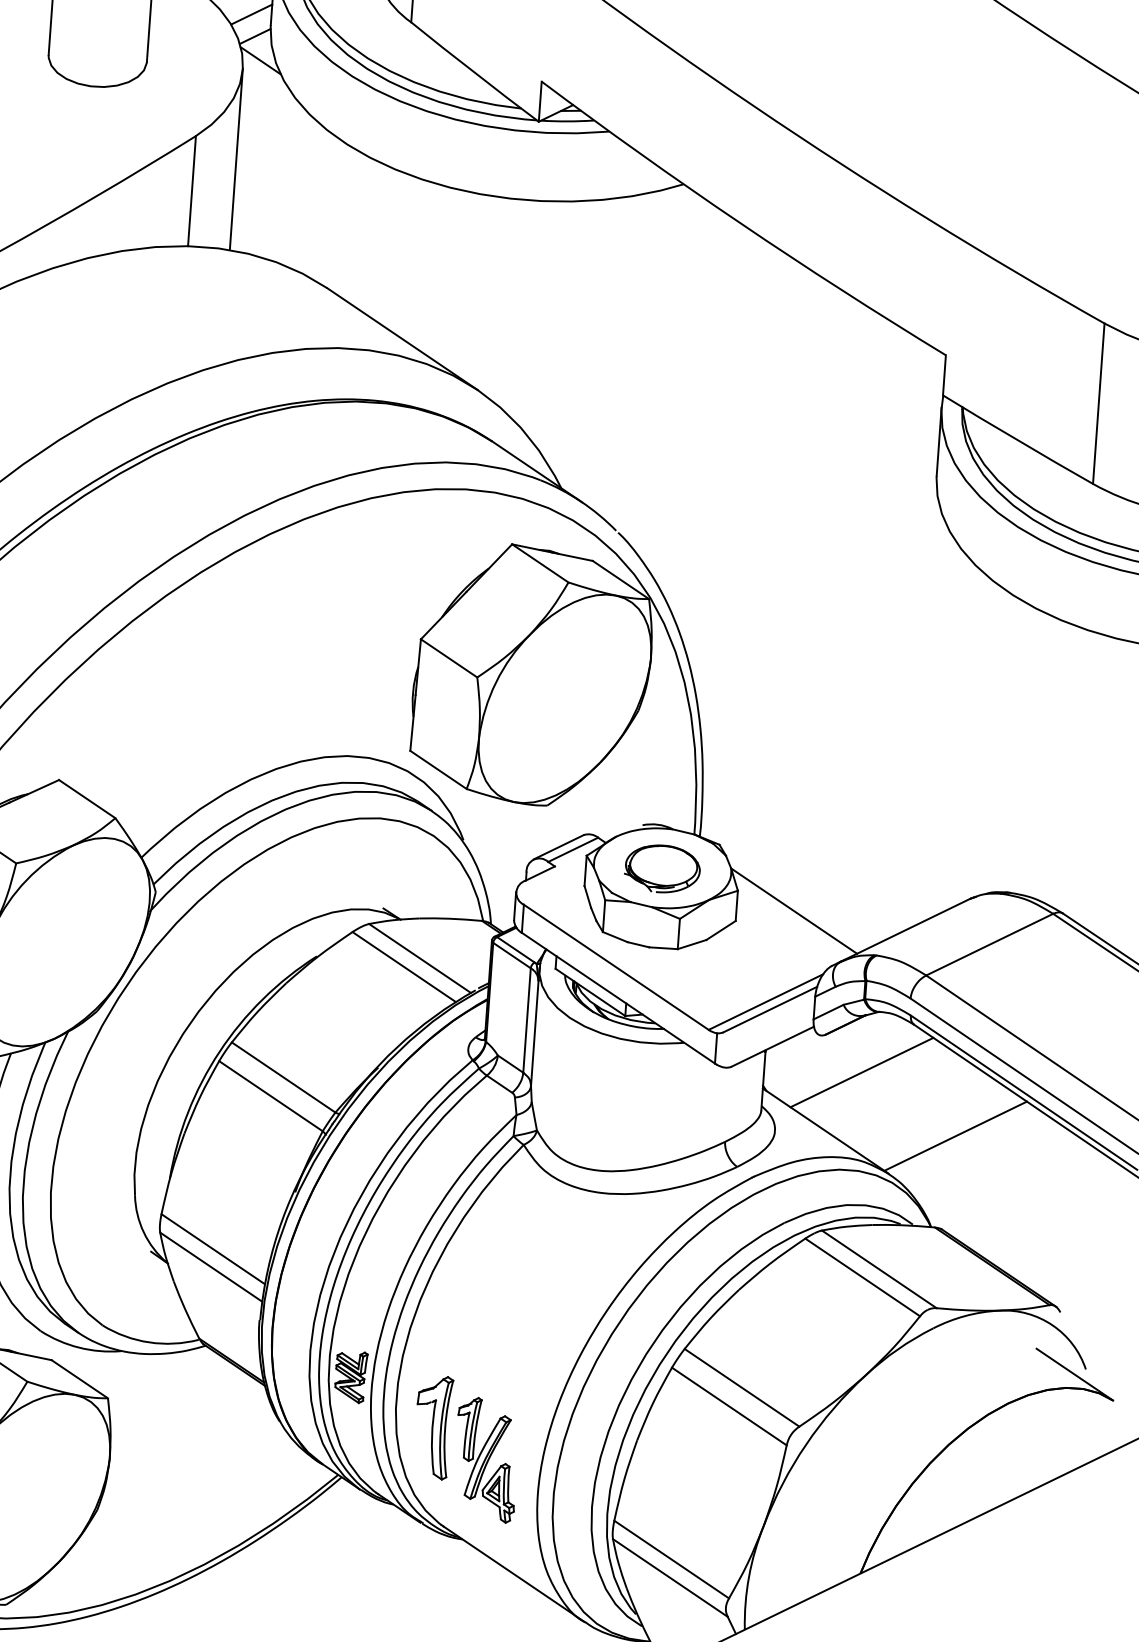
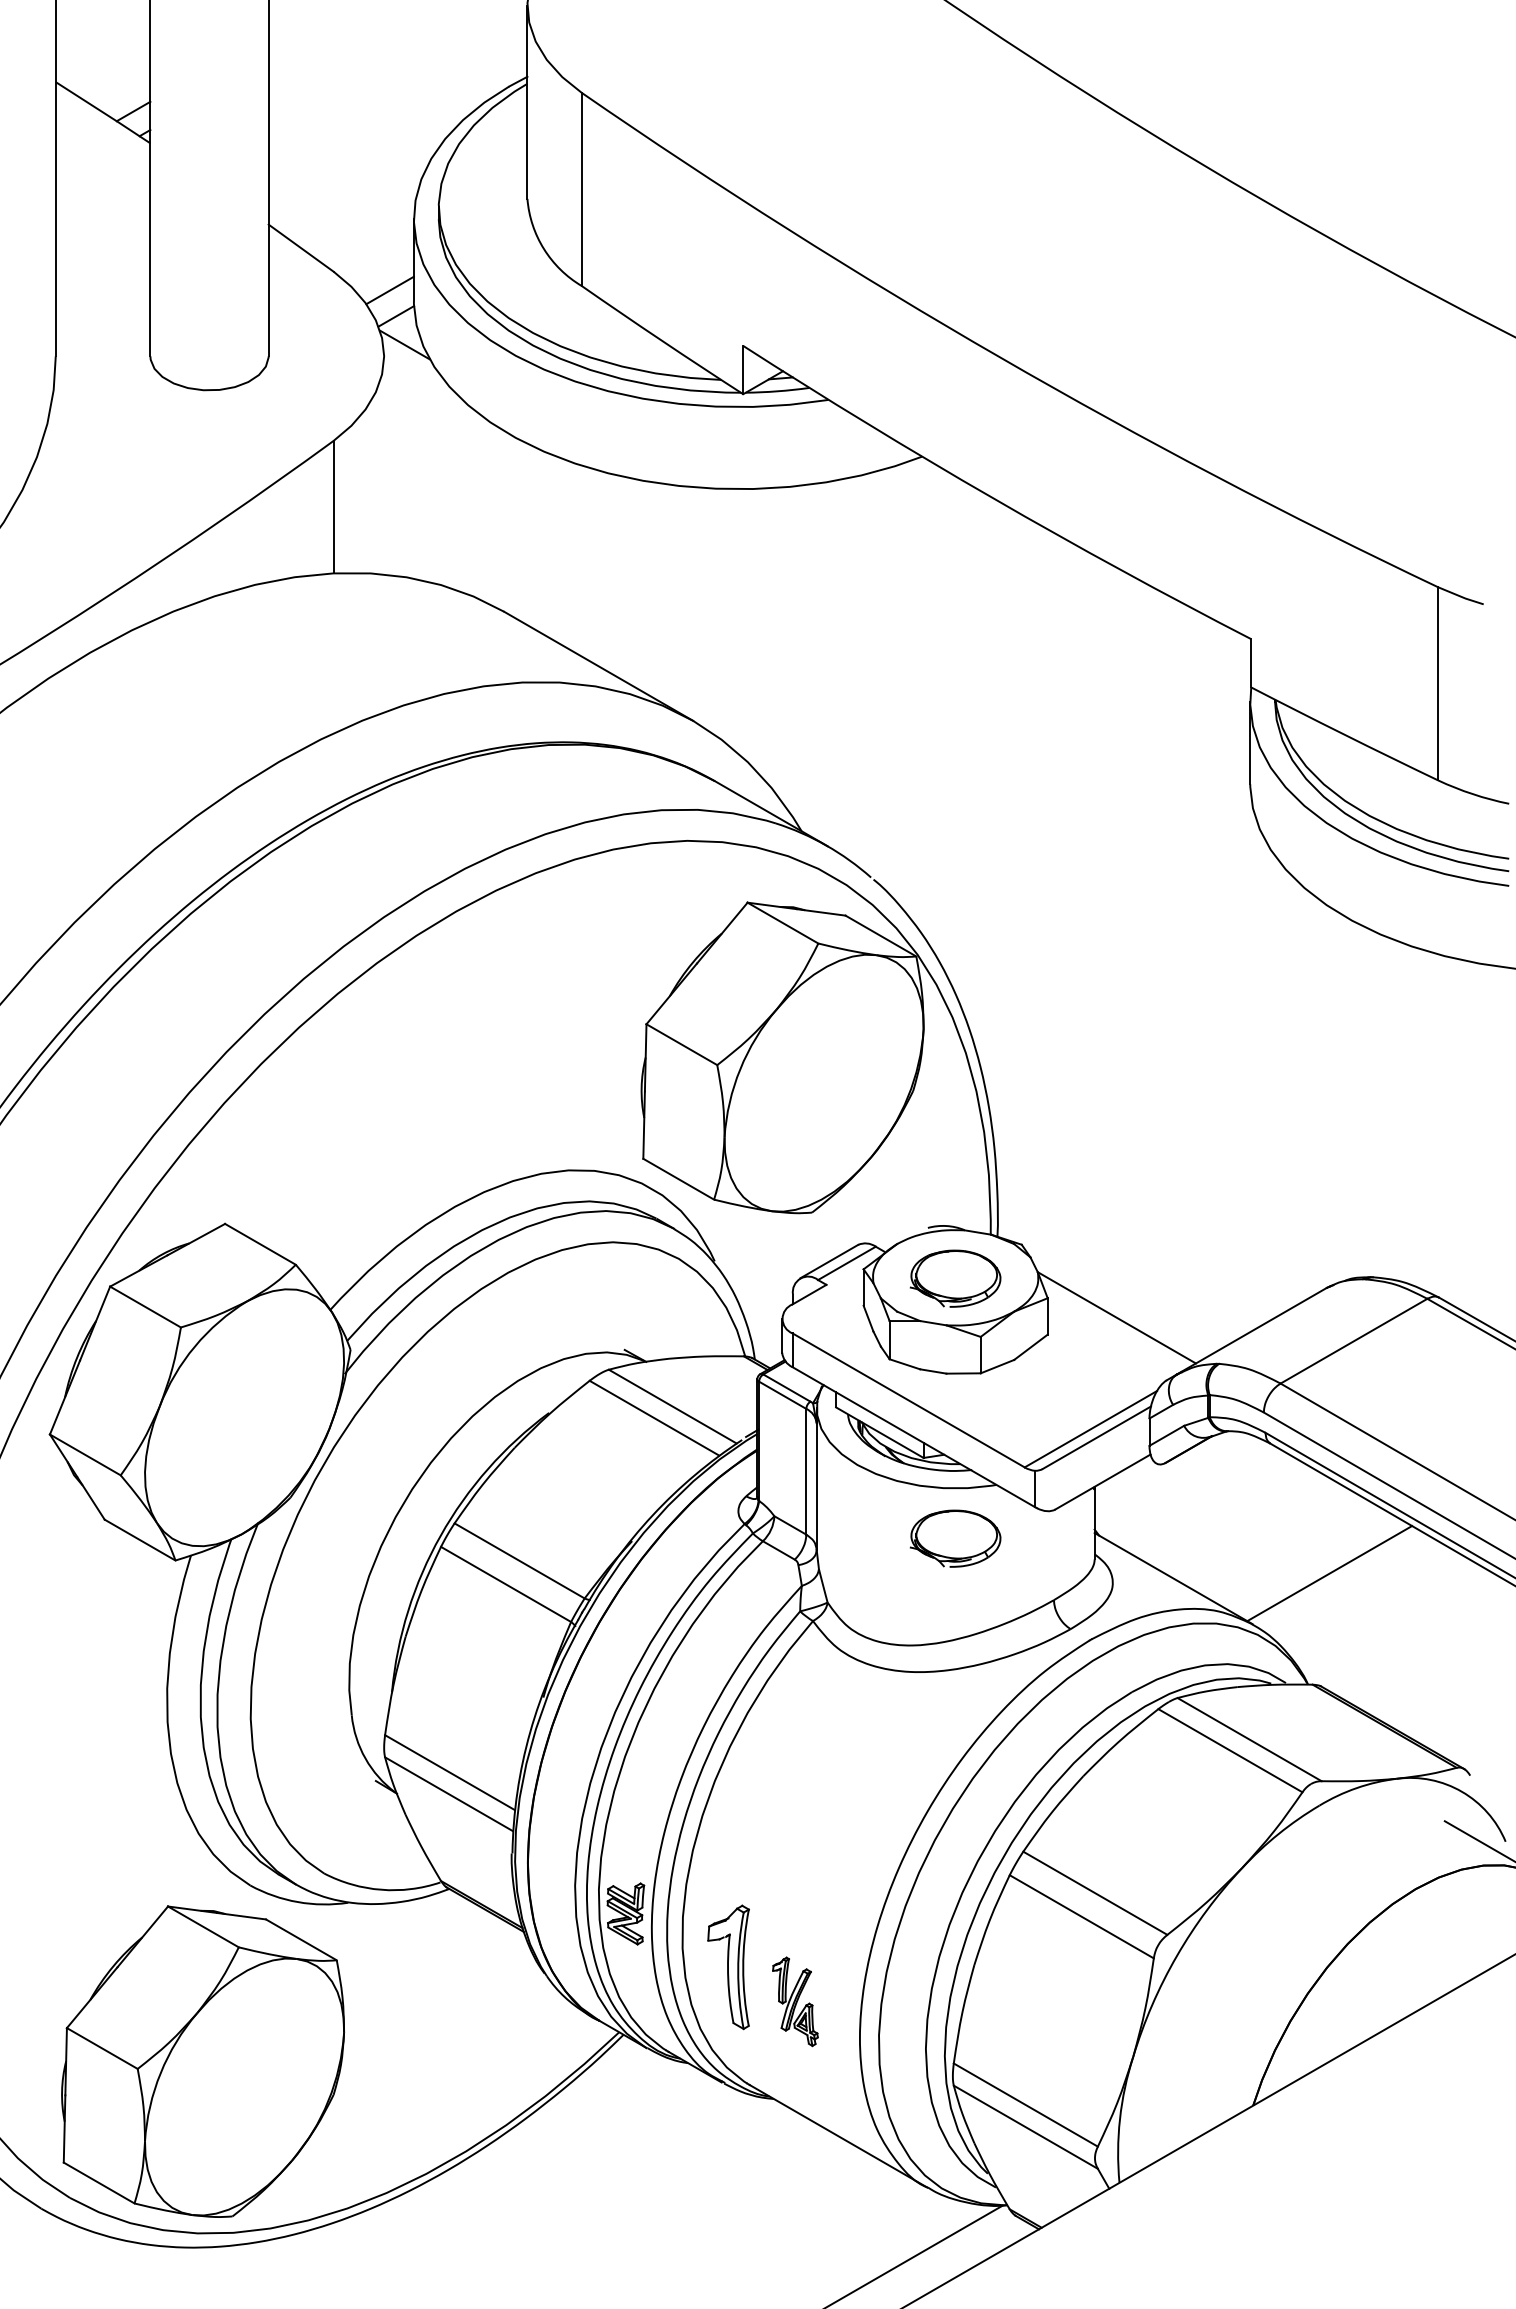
line: (236, 159) -> (384, 465), removed
line: (861, 1072) -> (1211, 1505), removed
part: (646, 1084) -> (955, 1538), added
part: (486, 1459) -> (795, 2001), size x0.6

